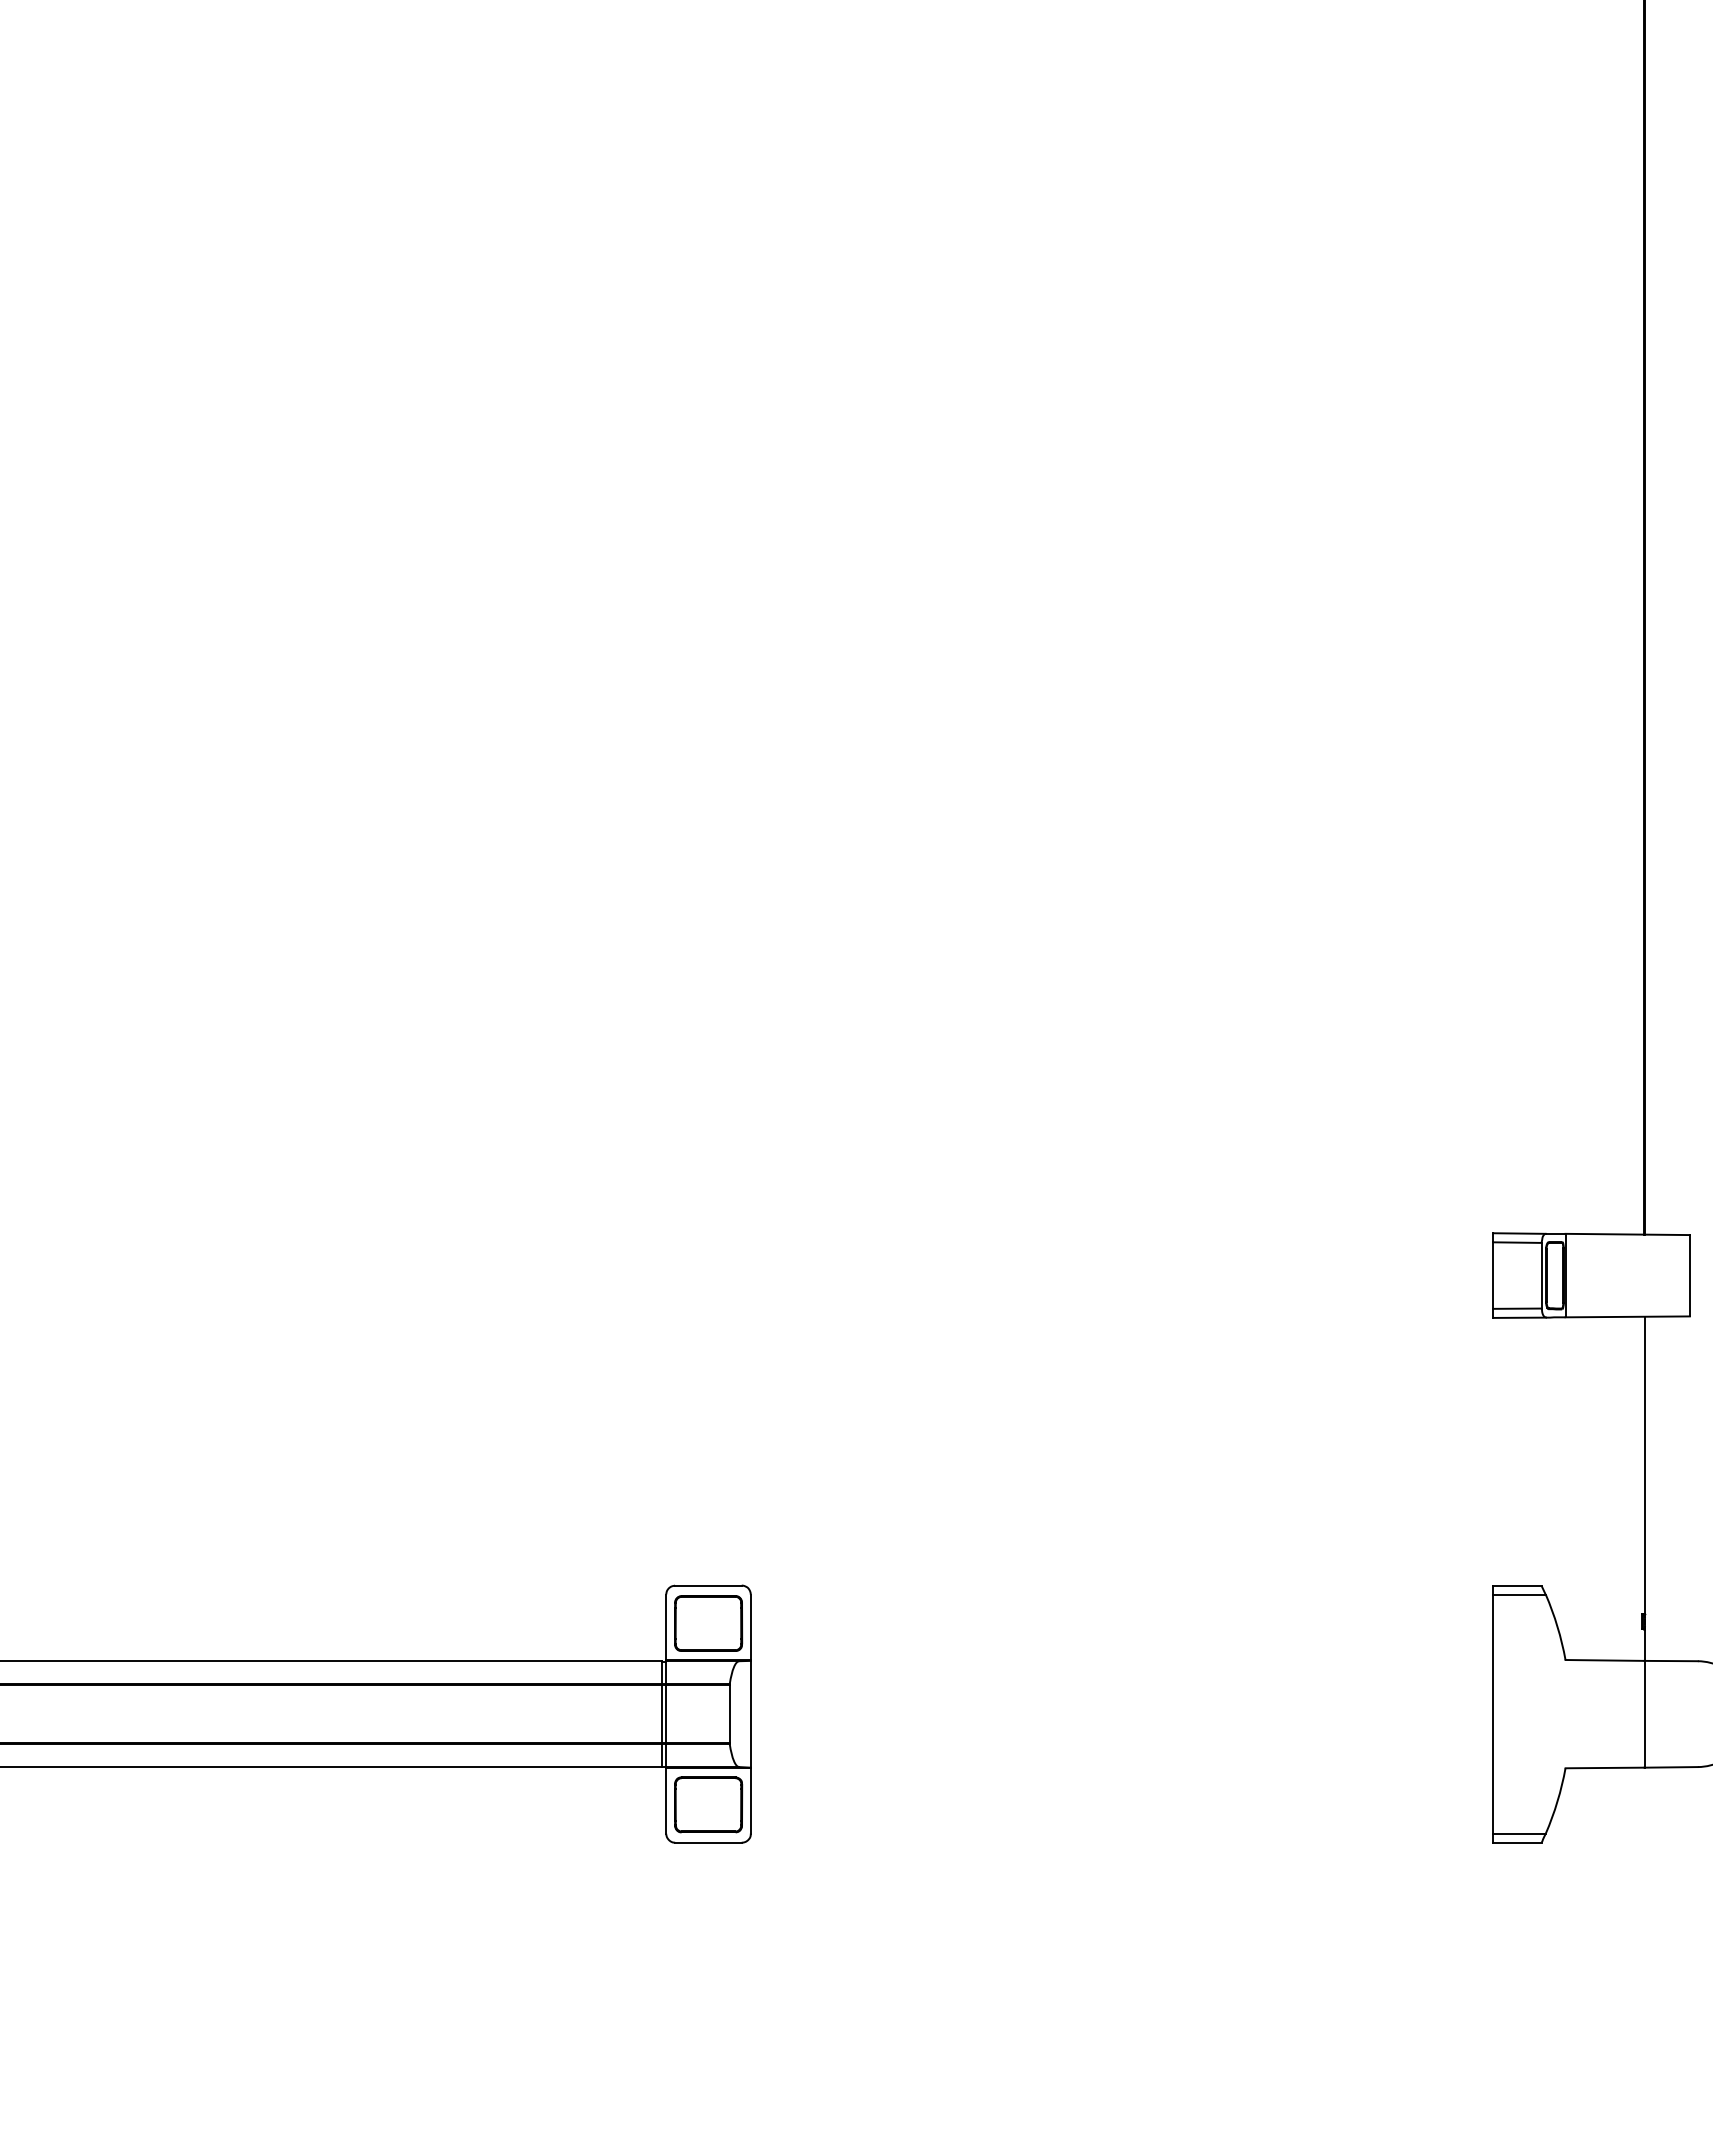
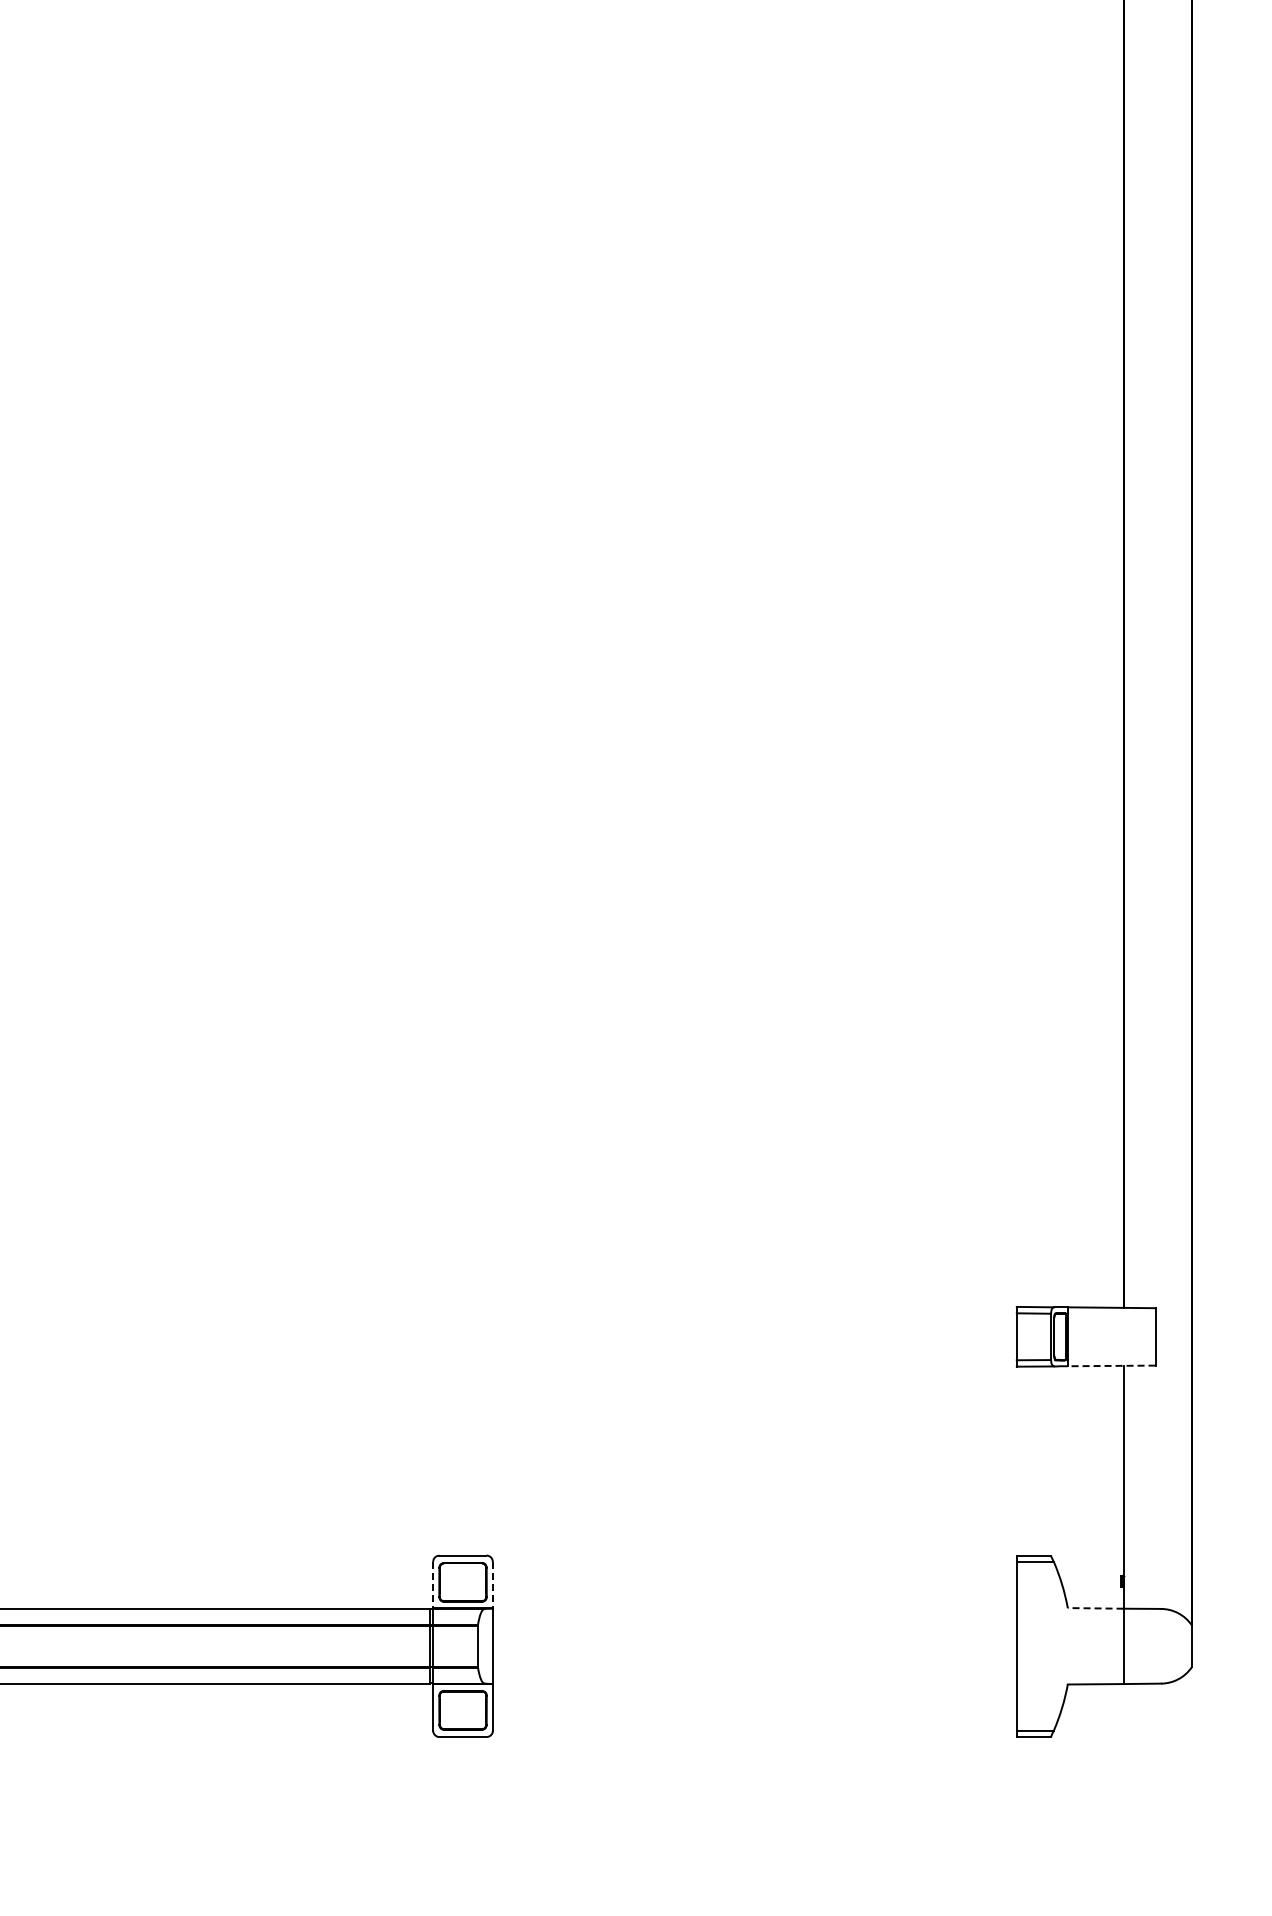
line: (1627, 1316) -> (1111, 1365), solid -> dashed
line: (666, 1628) -> (433, 1585), solid -> dashed
line: (750, 1628) -> (492, 1585), solid -> dashed
line: (1604, 1660) -> (1095, 1608), solid -> dashed

